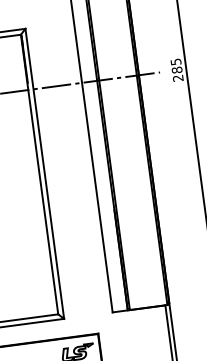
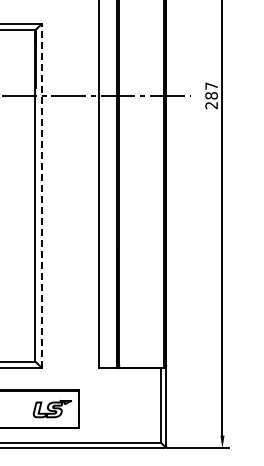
text: (175, 61) -> (211, 85), 285 -> 287
line: (44, 173) -> (41, 195), solid -> dashed

